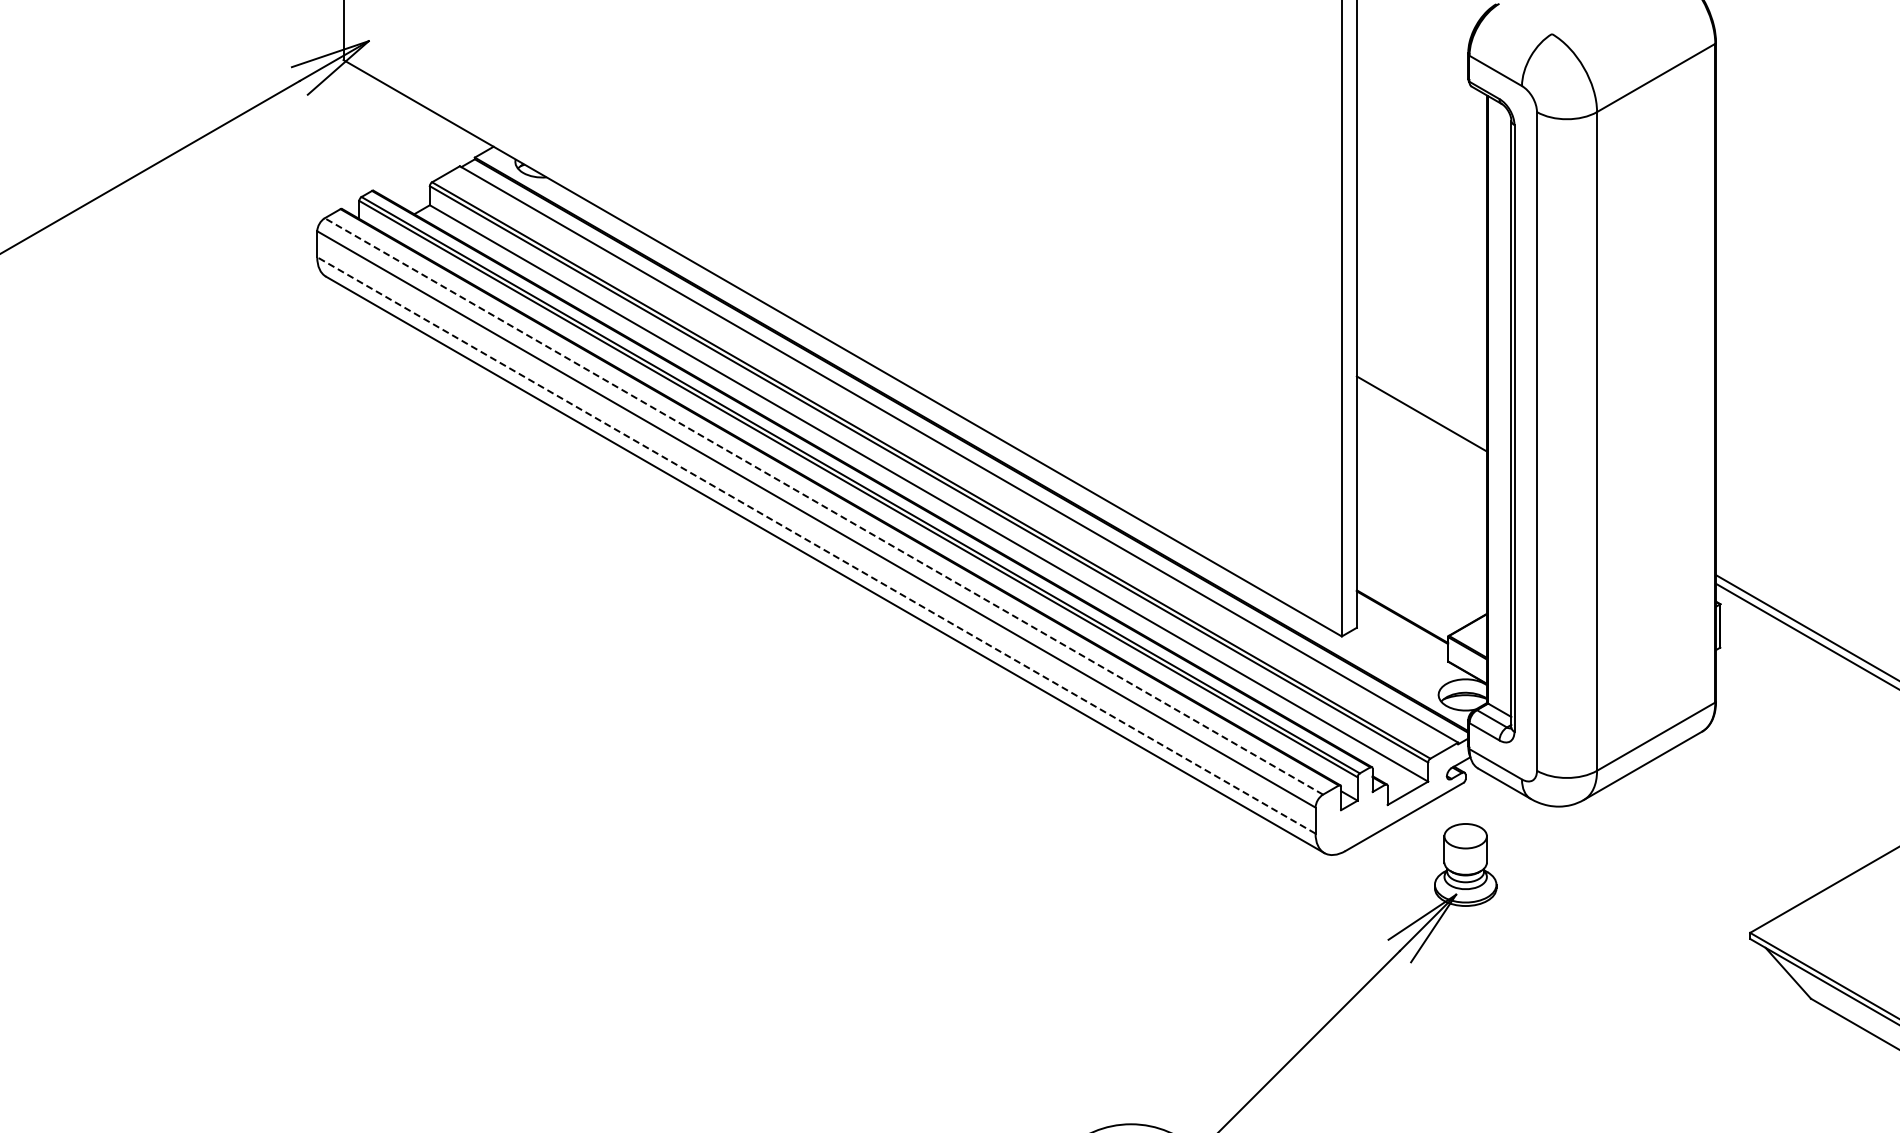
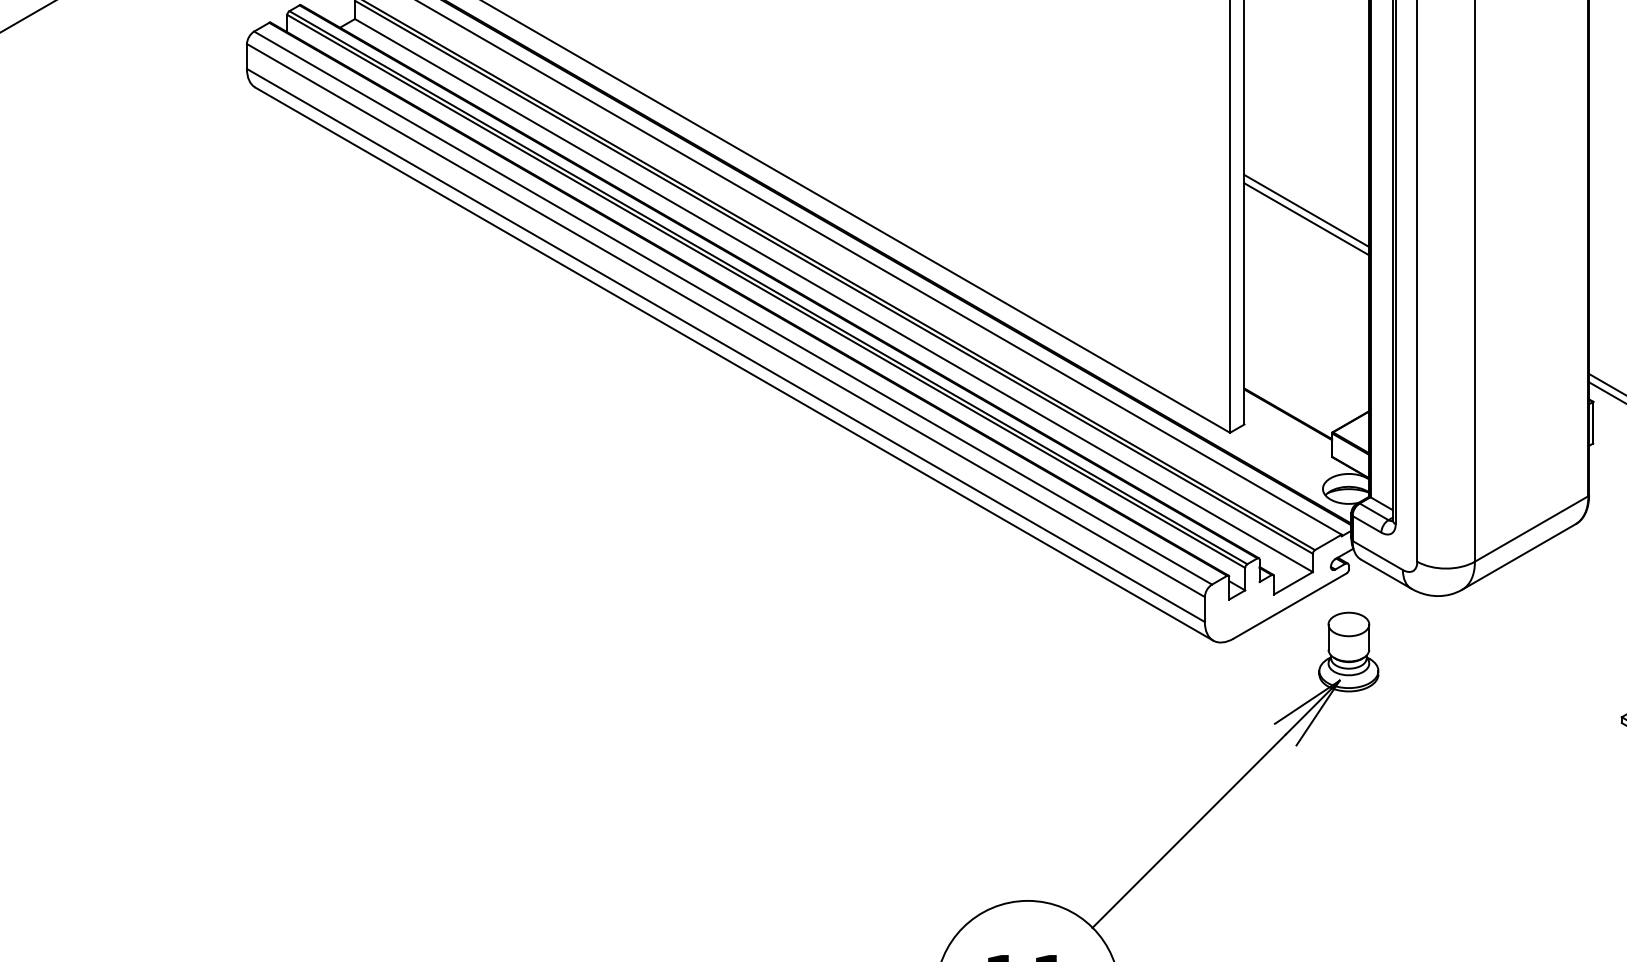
line: (1421, 404) -> (1306, 210), added
line: (823, 506) -> (732, 308), dashed -> solid
line: (815, 545) -> (725, 345), dashed -> solid

